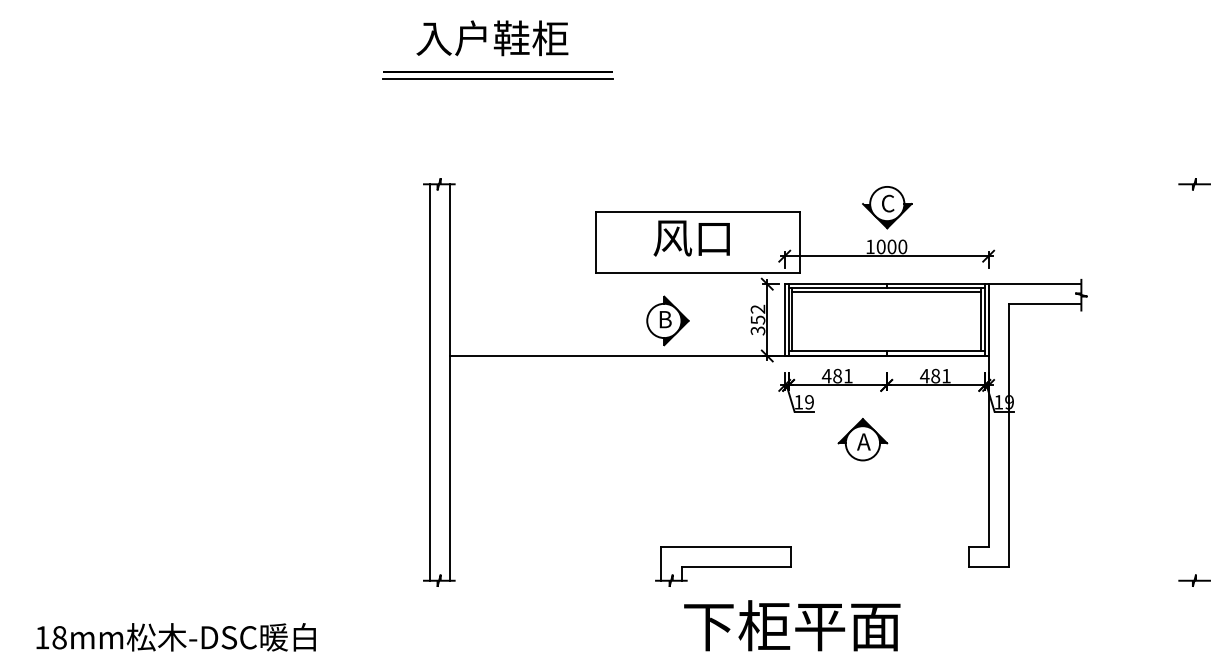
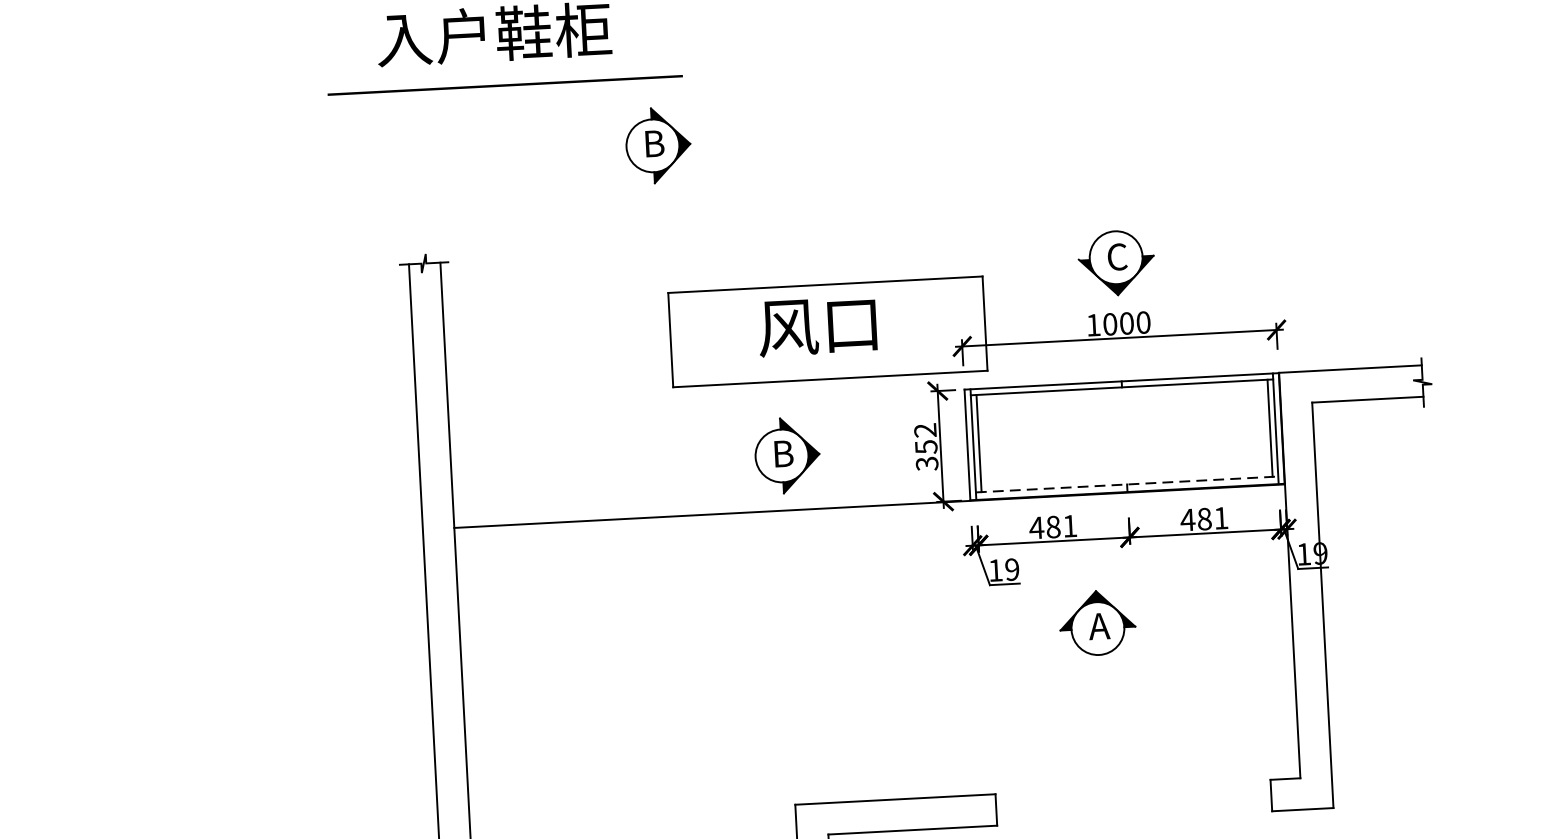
line: (497, 79) -> (505, 97), removed
part: (594, 115) -> (657, 144), added
line: (886, 291) -> (1122, 392), removed
line: (887, 351) -> (1128, 485), solid -> dashed

